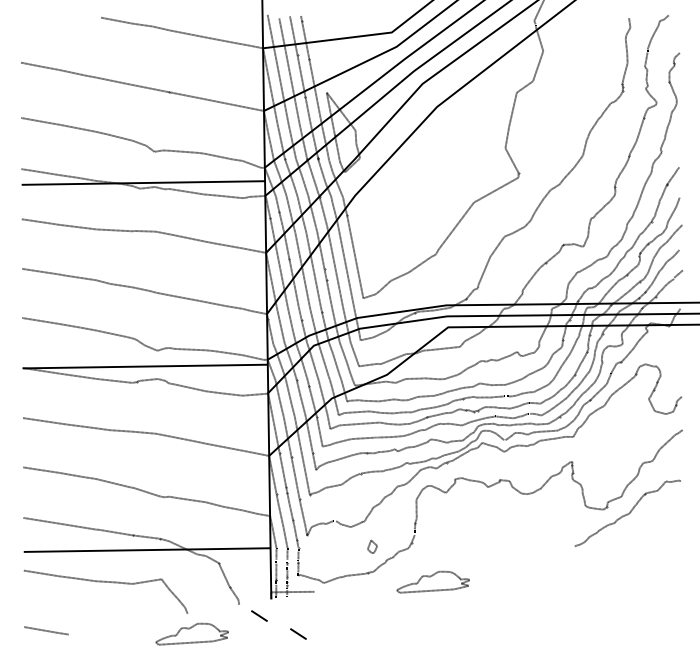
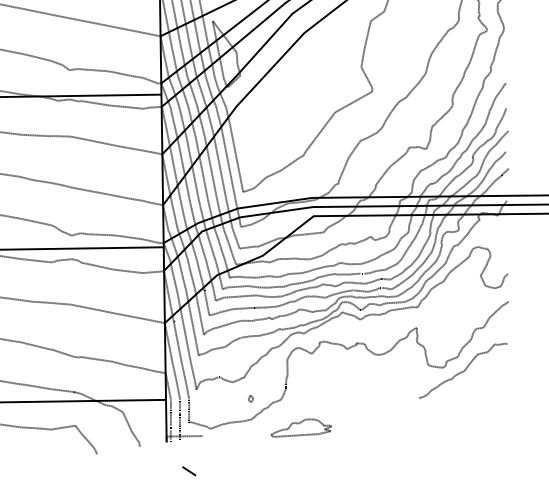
part: (372, 546) -> (250, 398), size x0.62
line: (259, 615) -> (156, 455), removed
part: (191, 633) -> (100, 470), removed

